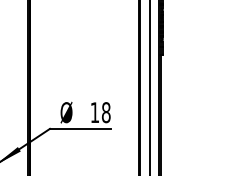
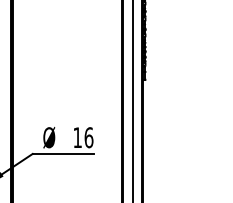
text: (105, 112) -> (88, 137), 18 -> 16

